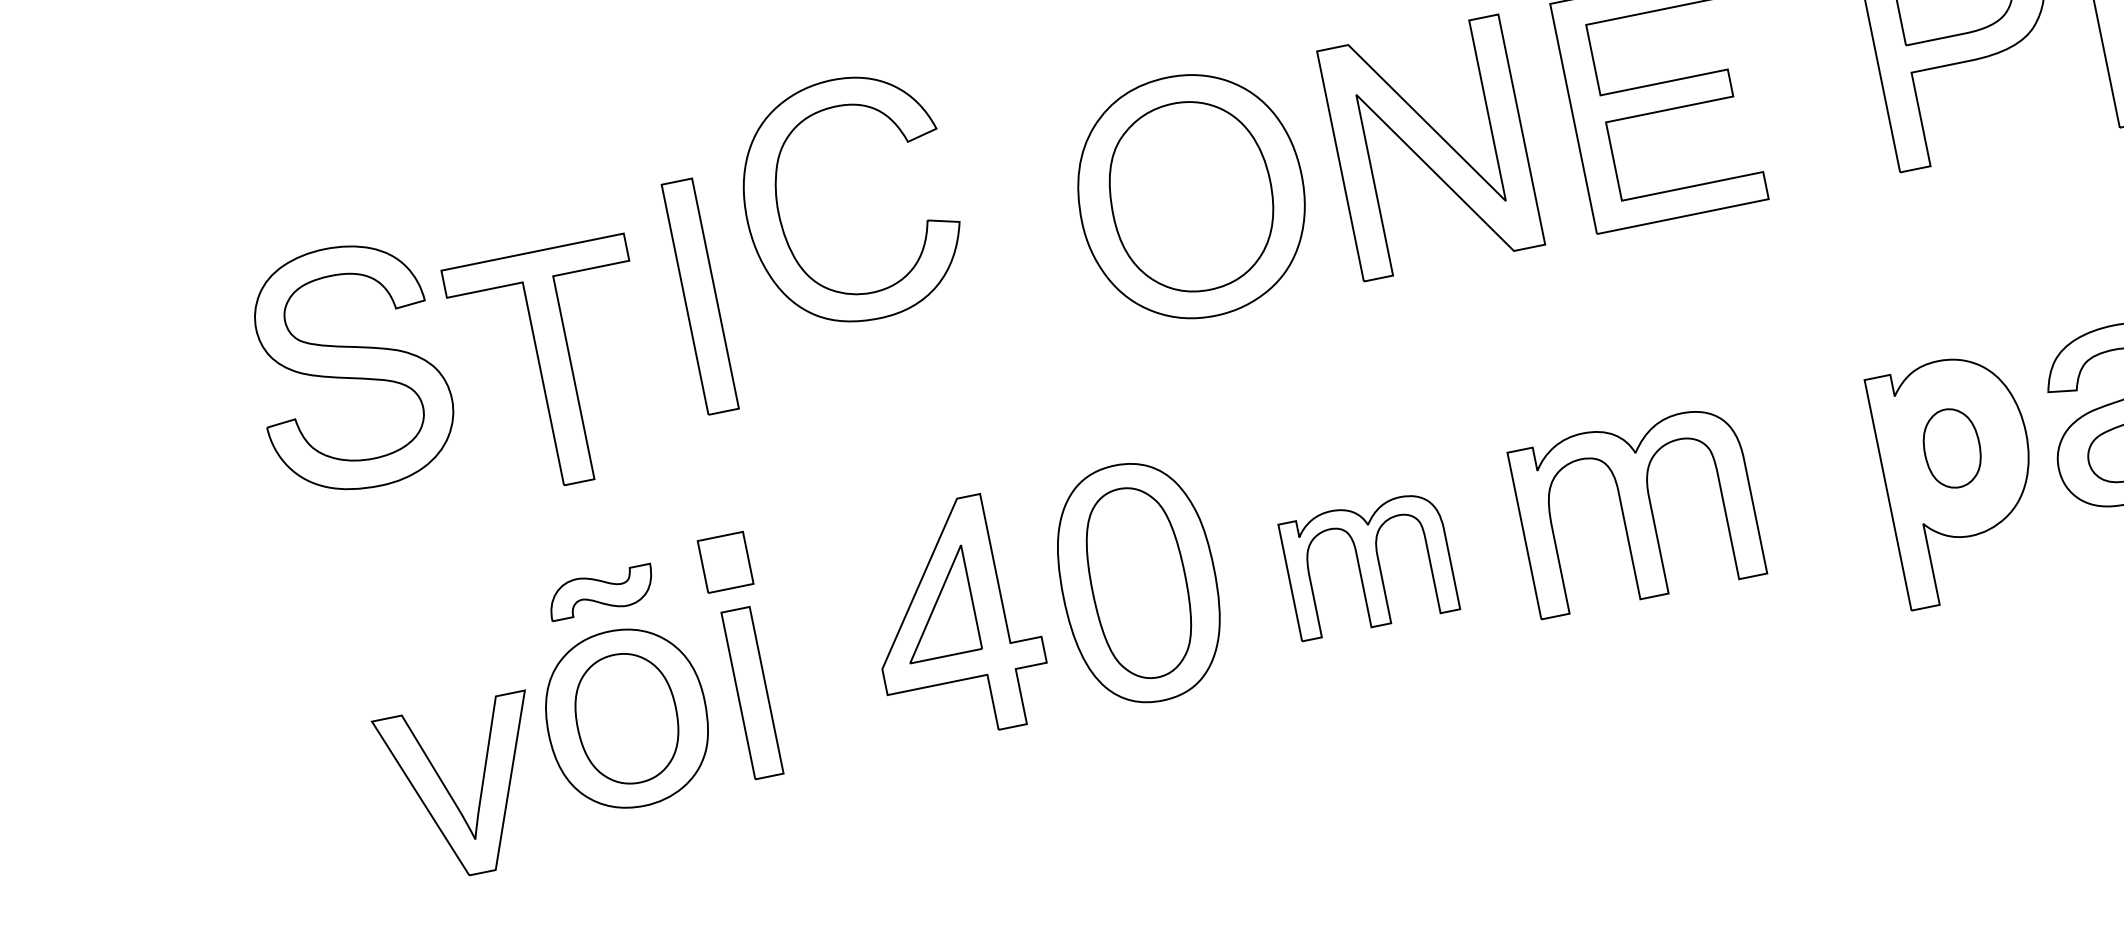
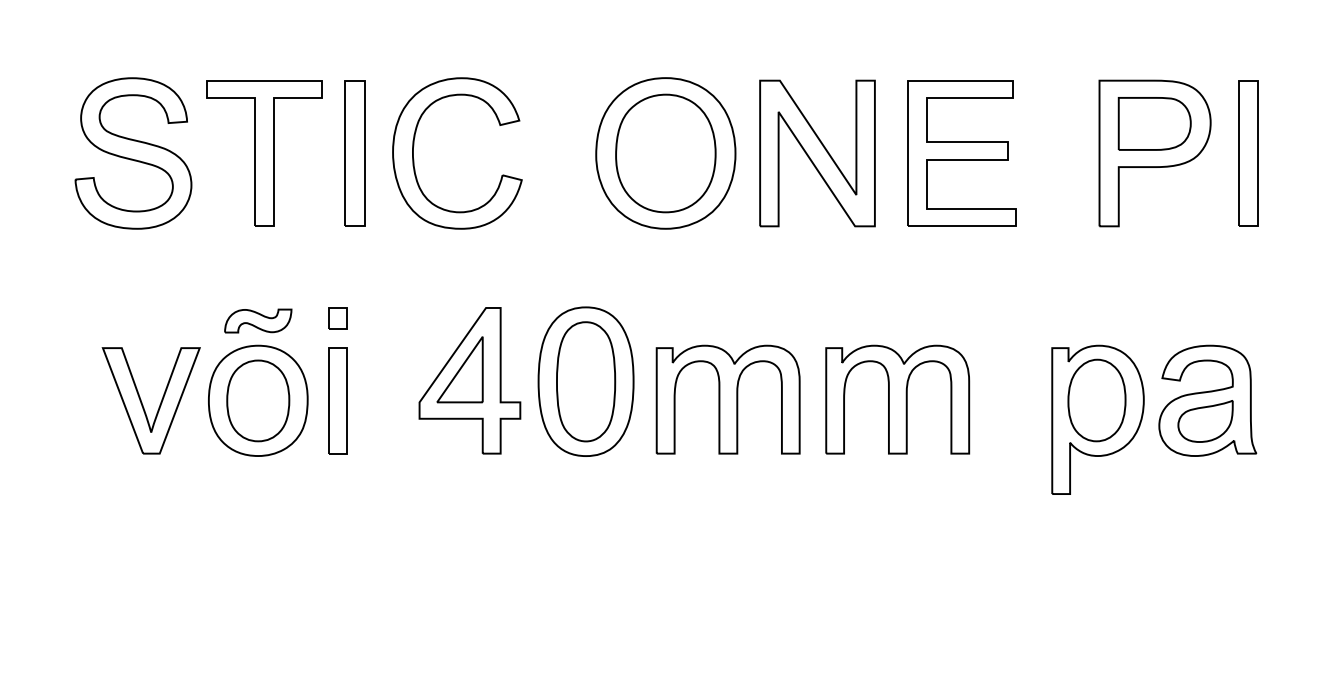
part: (783, 223) -> (414, 159), moved
part: (555, 367) -> (264, 153), moved
part: (1951, 448) -> (1096, 400), size x1.67
part: (725, 563) -> (337, 318), size x0.62
part: (1367, 565) -> (727, 399), size x1.43
part: (451, 794) -> (142, 402), moved

